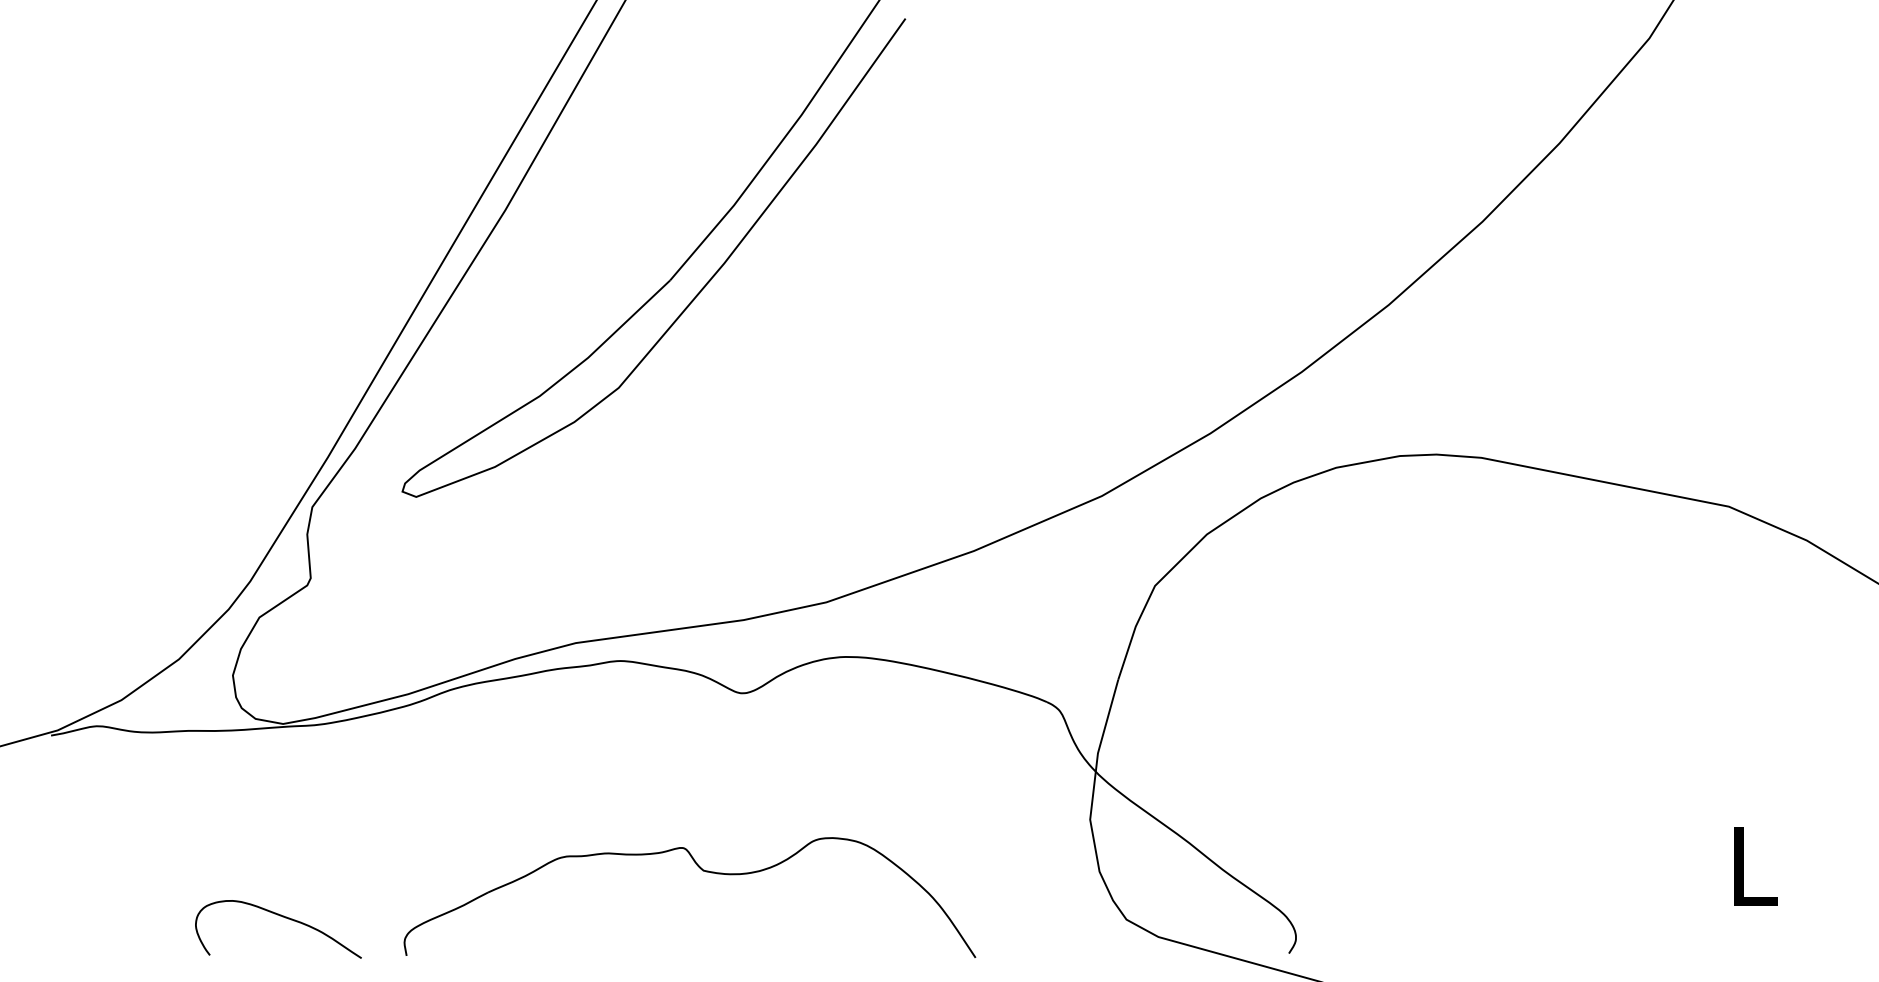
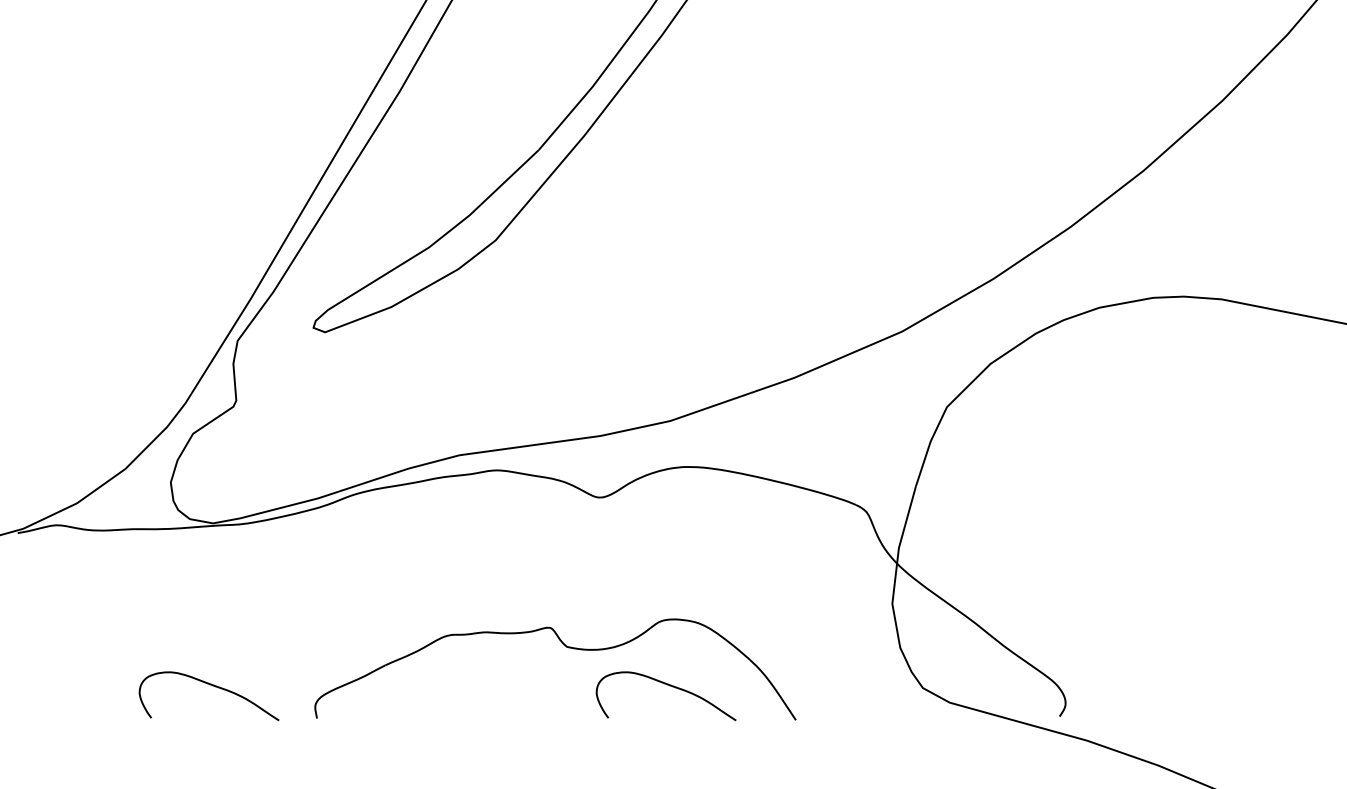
curve: (825, 917) -> (669, 686), added

